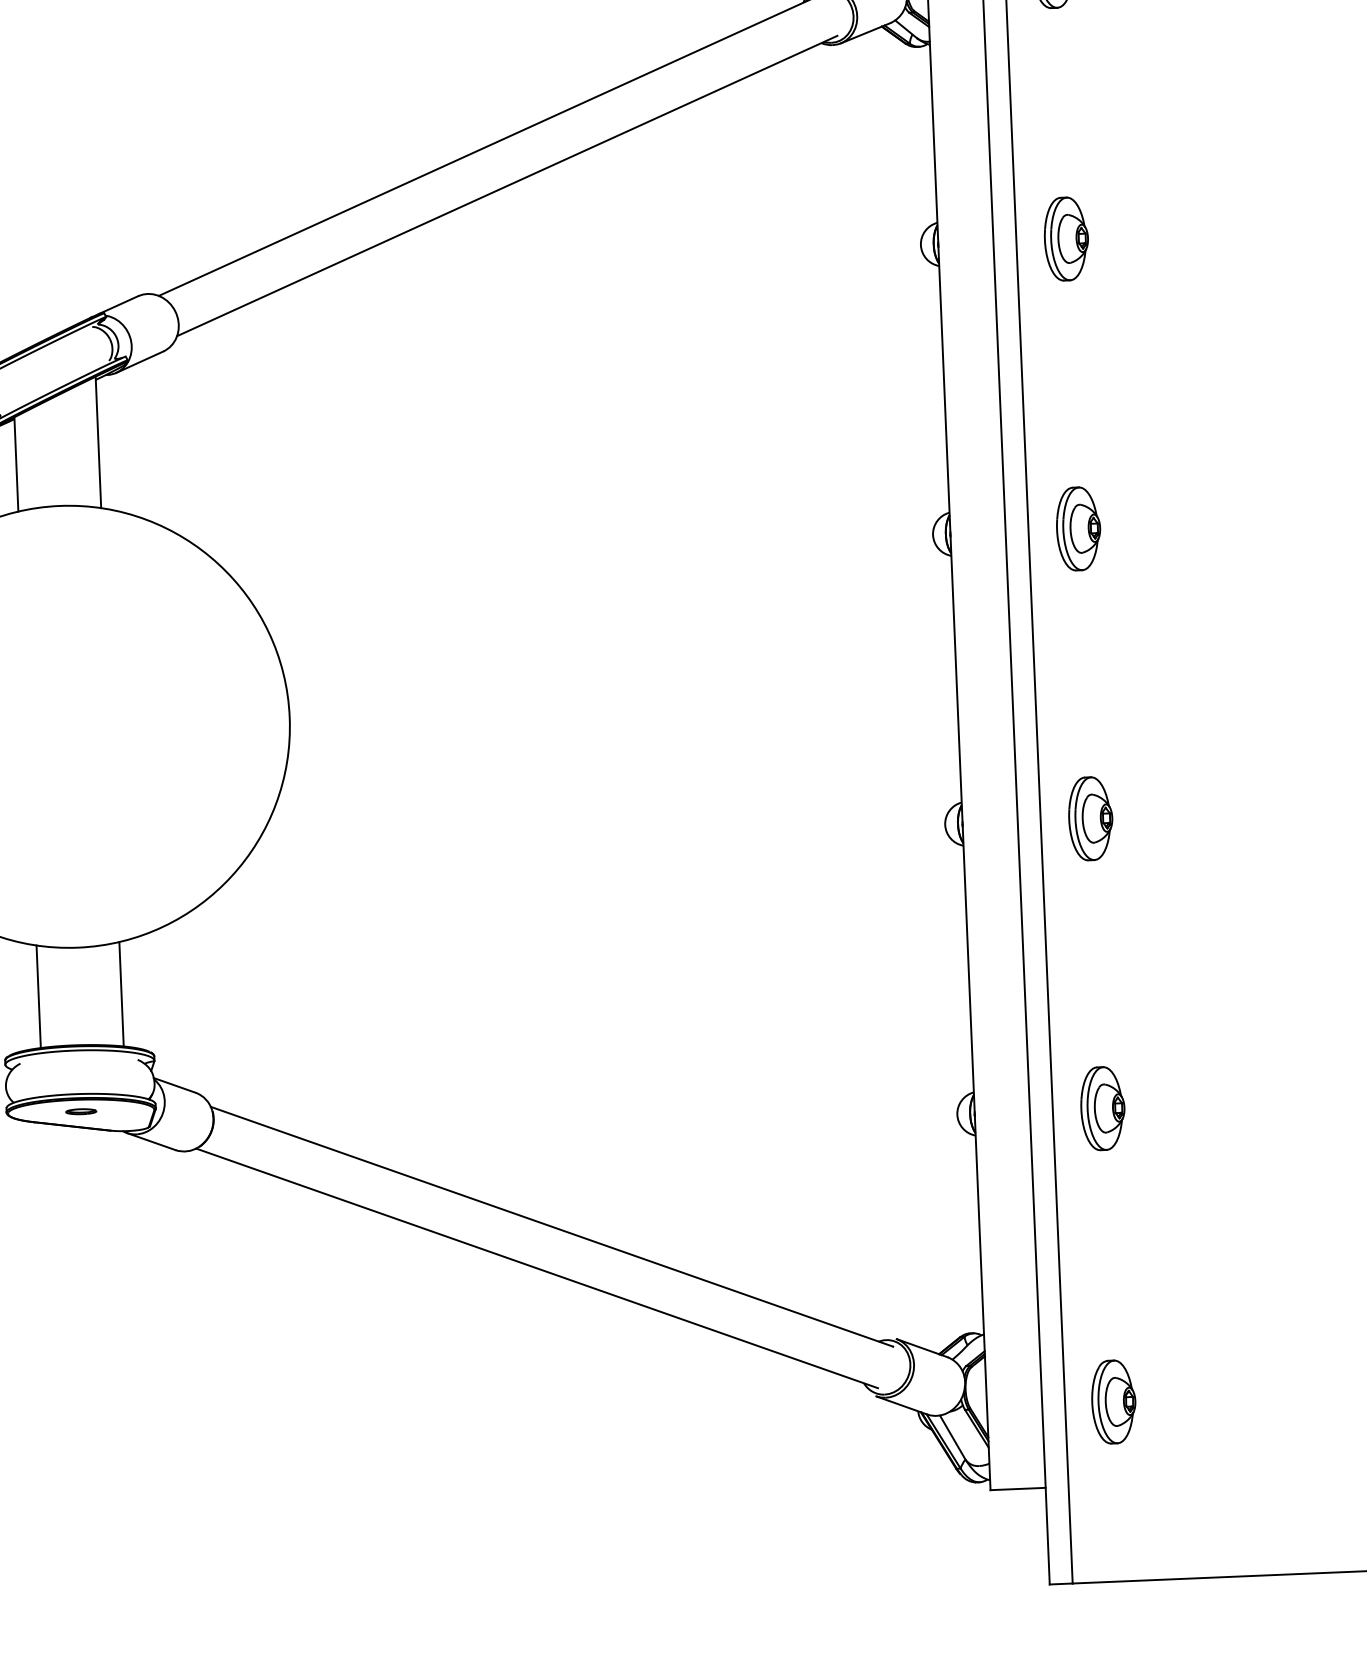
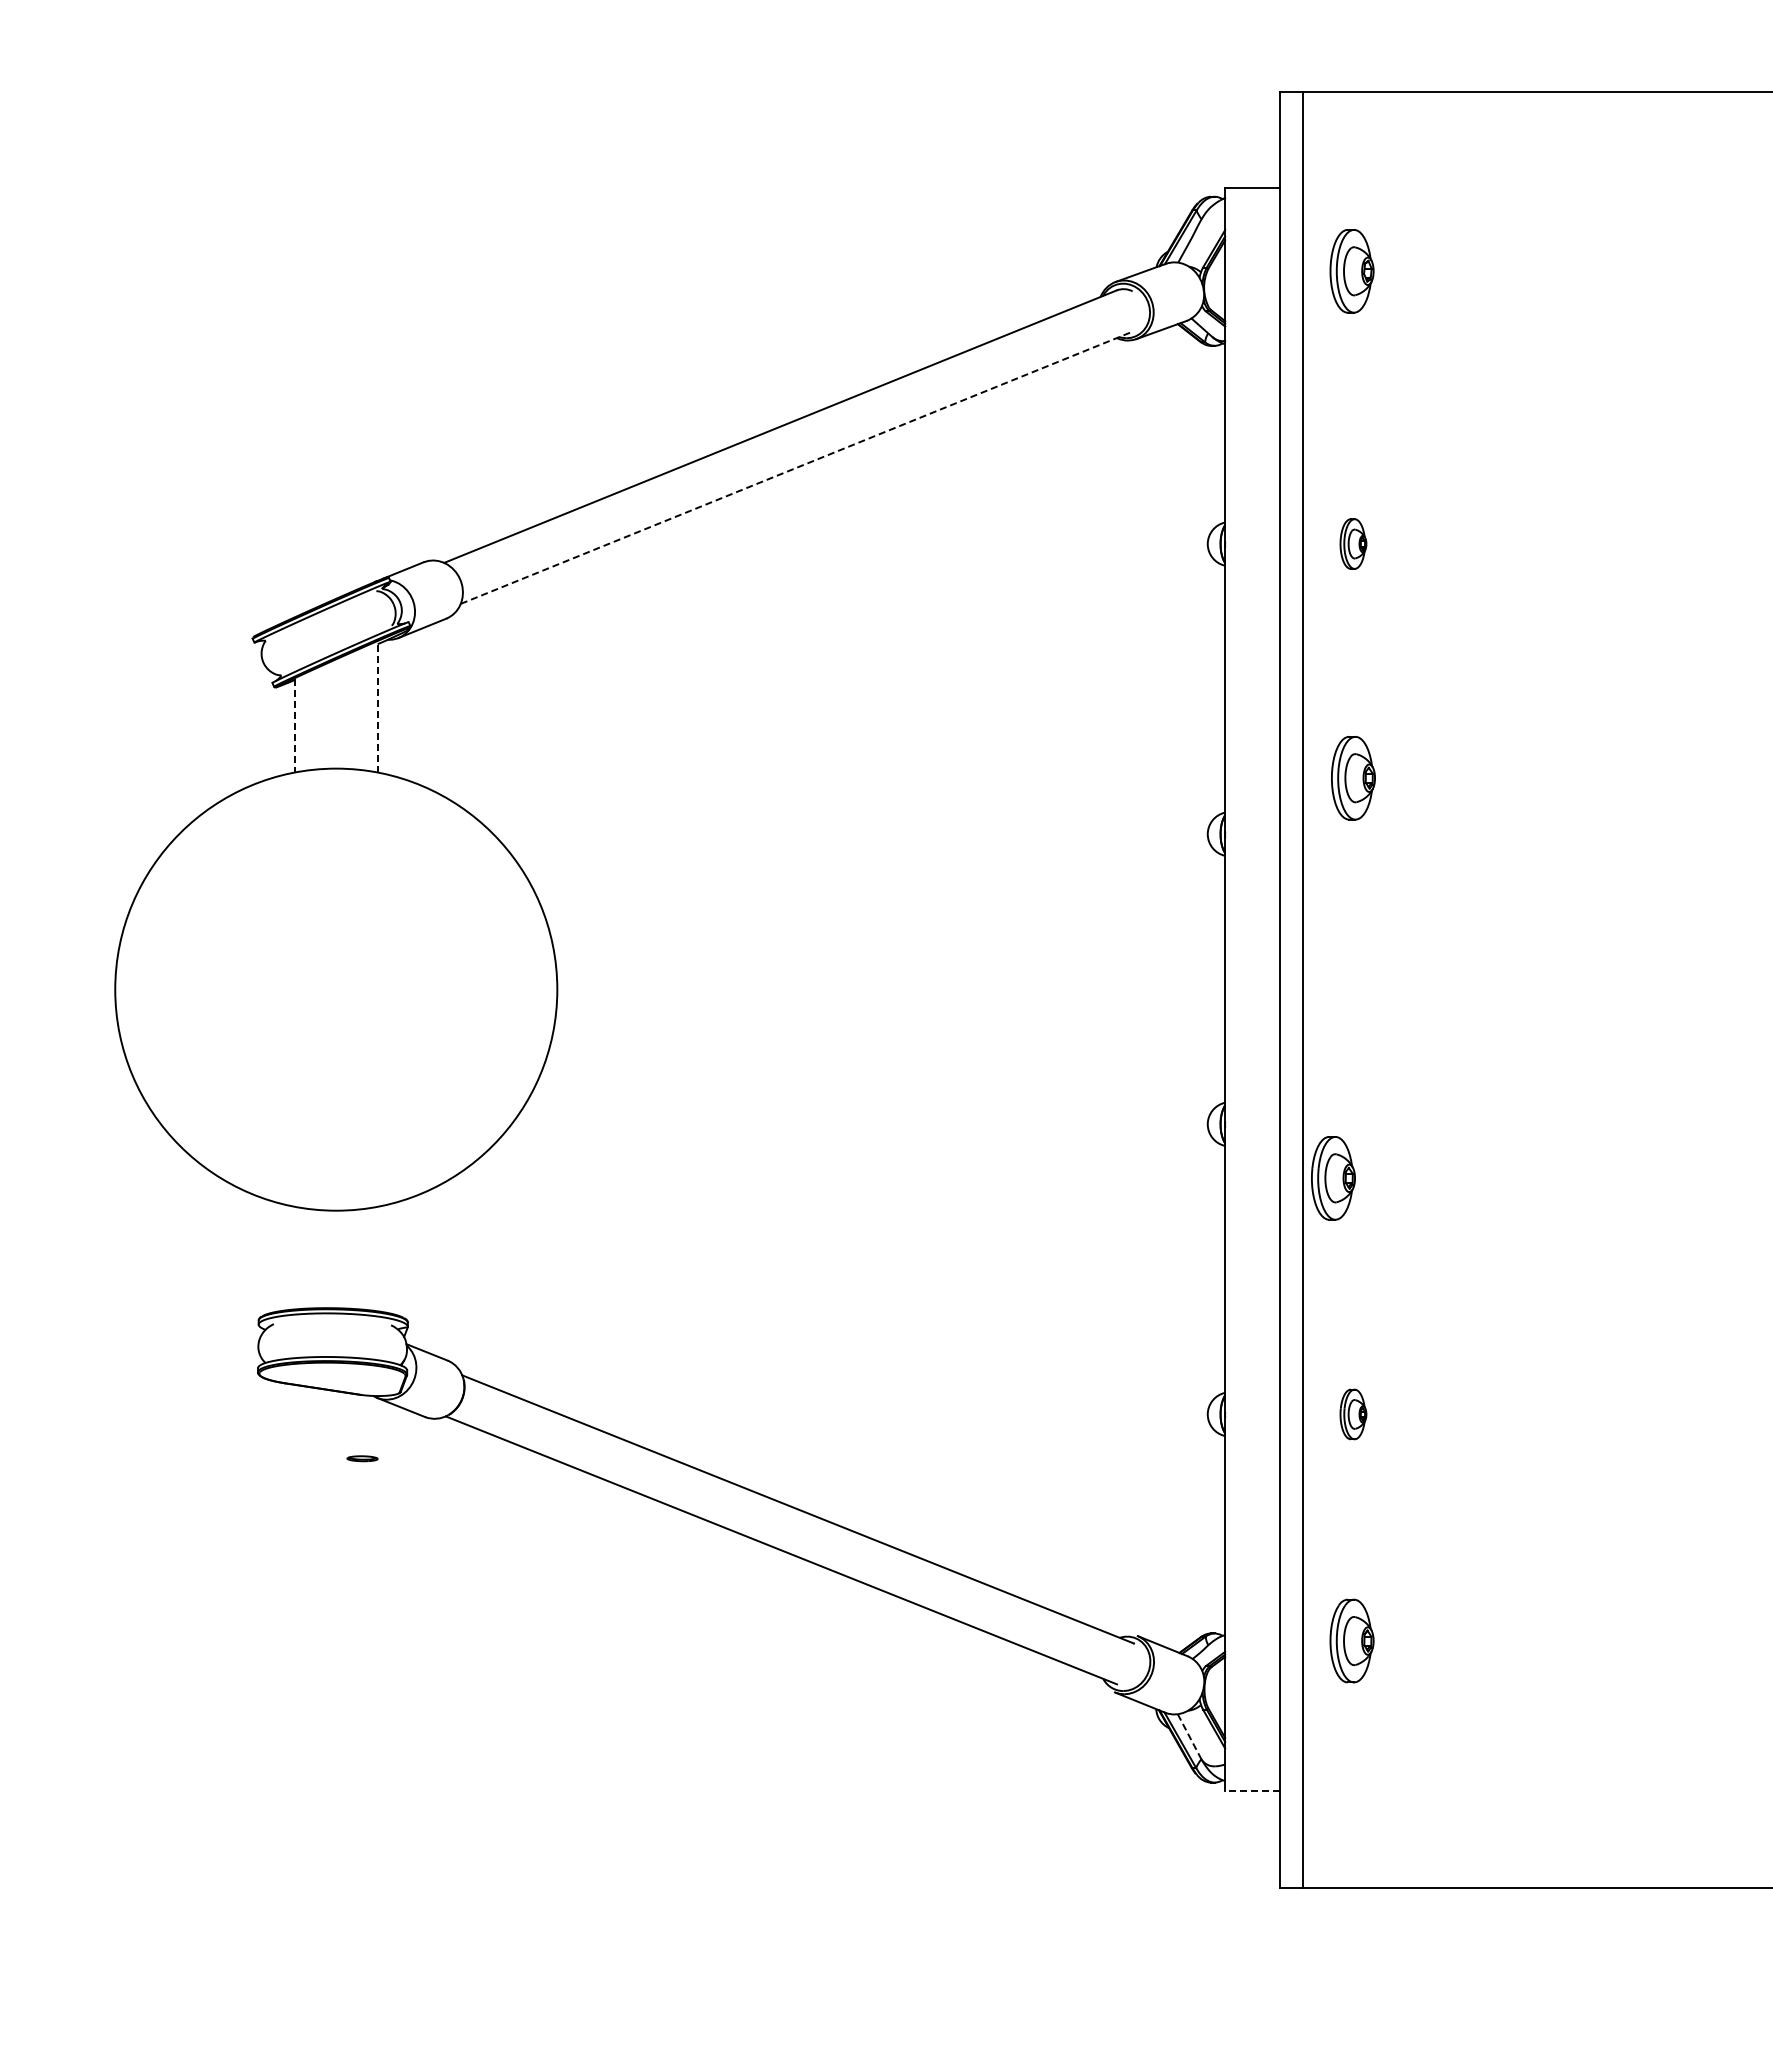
line: (506, 185) -> (796, 467), solid -> dashed
part: (1066, 238) -> (1353, 543), size x0.6
line: (98, 442) -> (377, 706), solid -> dashed
line: (16, 464) -> (294, 725), solid -> dashed
part: (1078, 529) -> (1353, 778), moved
part: (1090, 818) -> (1333, 1178), moved
line: (121, 993) -> (377, 1258), removed
line: (38, 996) -> (294, 1257), removed
part: (1102, 1108) -> (1353, 1414), size x0.6
part: (81, 1111) -> (362, 1458), moved
part: (1113, 1401) -> (1351, 1640), moved
line: (952, 1438) -> (1189, 1737), solid -> dashed
line: (1017, 1488) -> (1252, 1790), solid -> dashed

